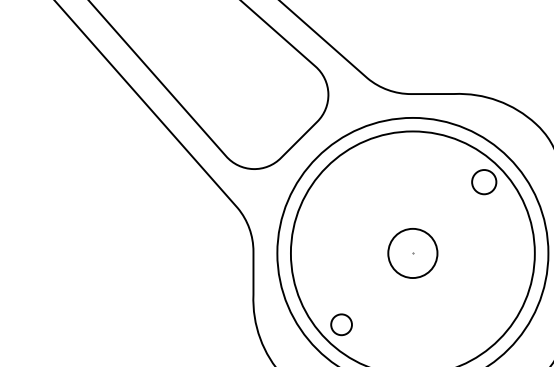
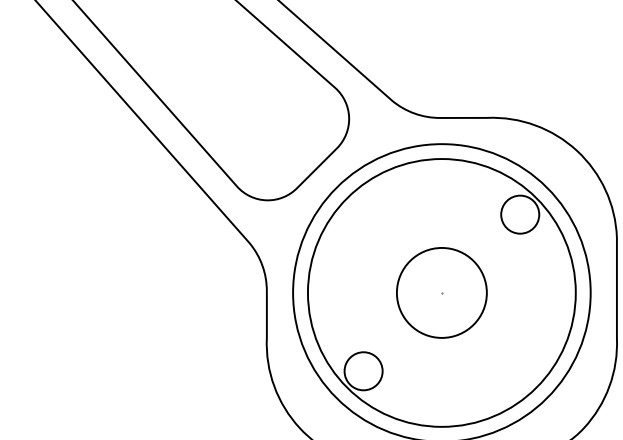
circle: (484, 181) -> (520, 214), size x1.43
circle: (412, 253) -> (441, 292), size x1.67
circle: (341, 324) -> (363, 371), size x1.67

